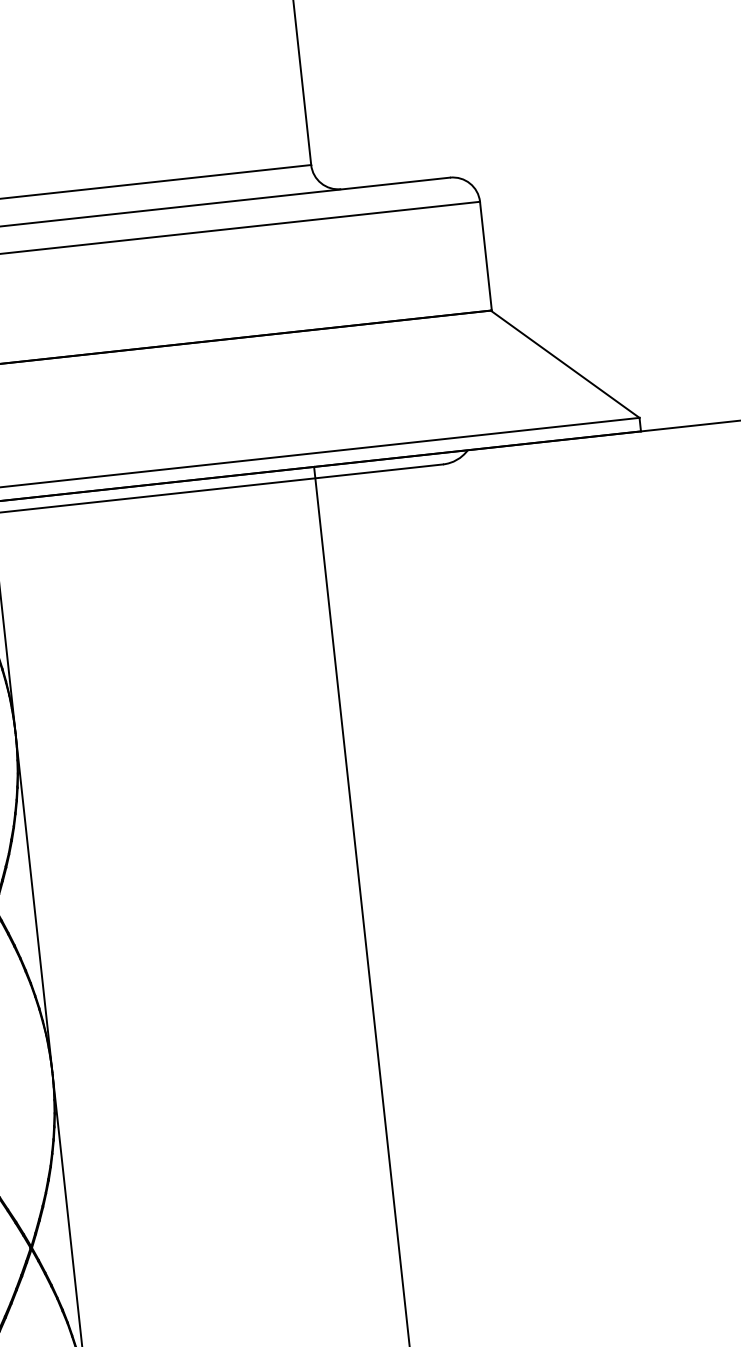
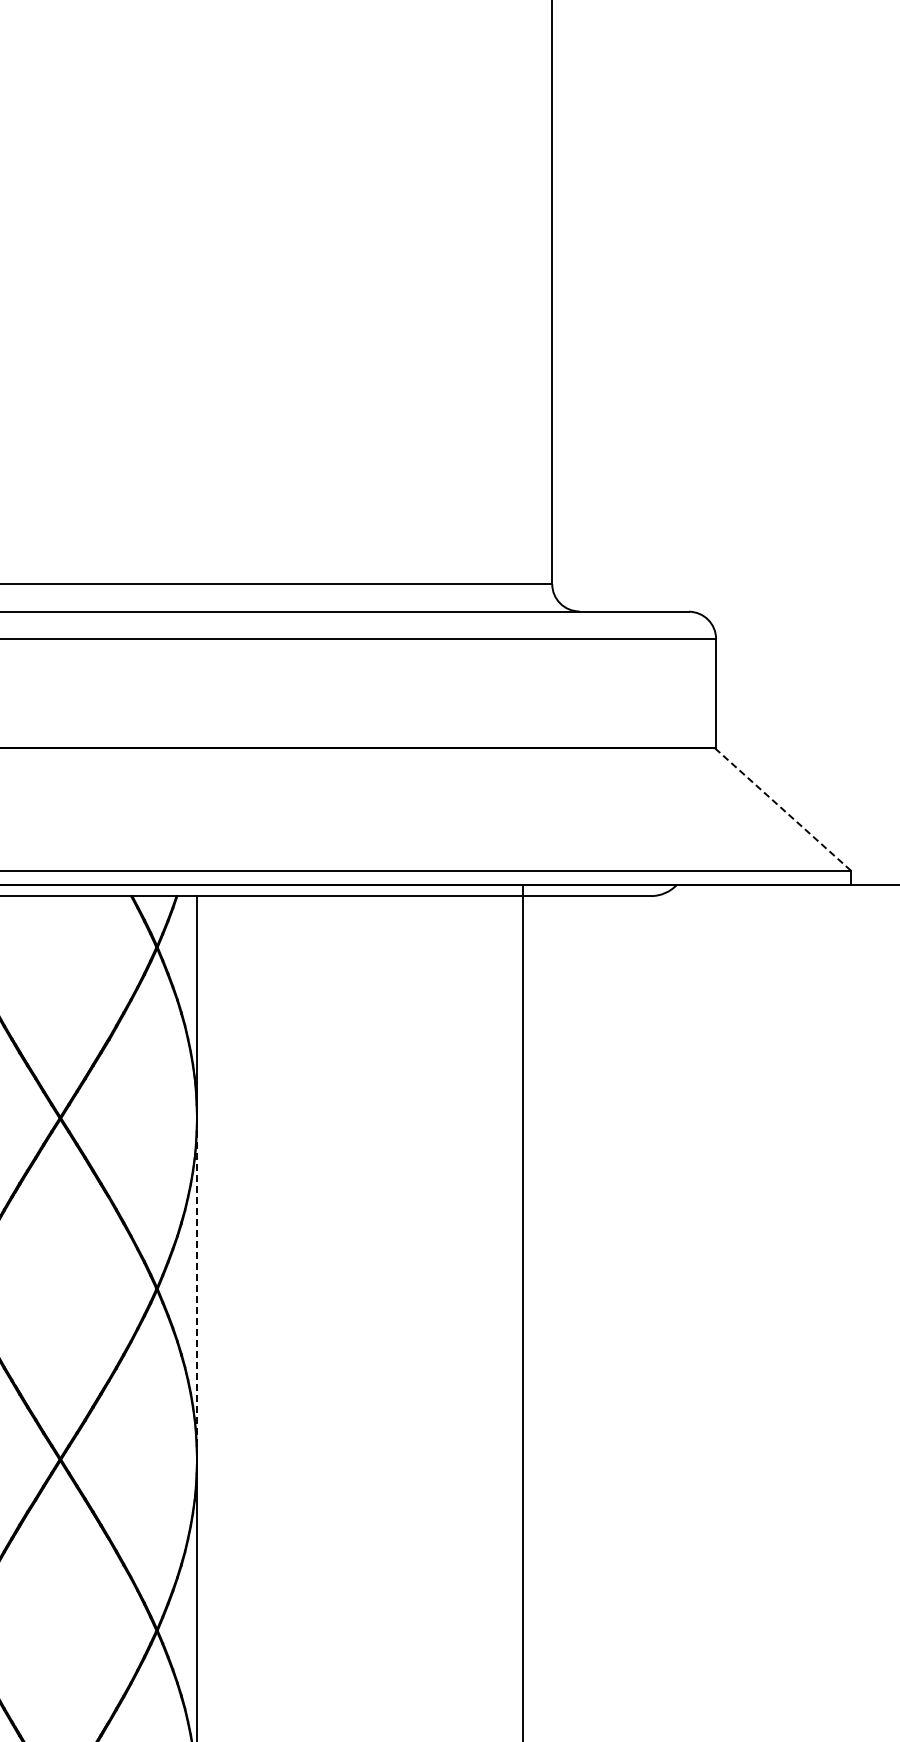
line: (565, 364) -> (783, 809), solid -> dashed
line: (33, 904) -> (196, 1289), solid -> dashed

